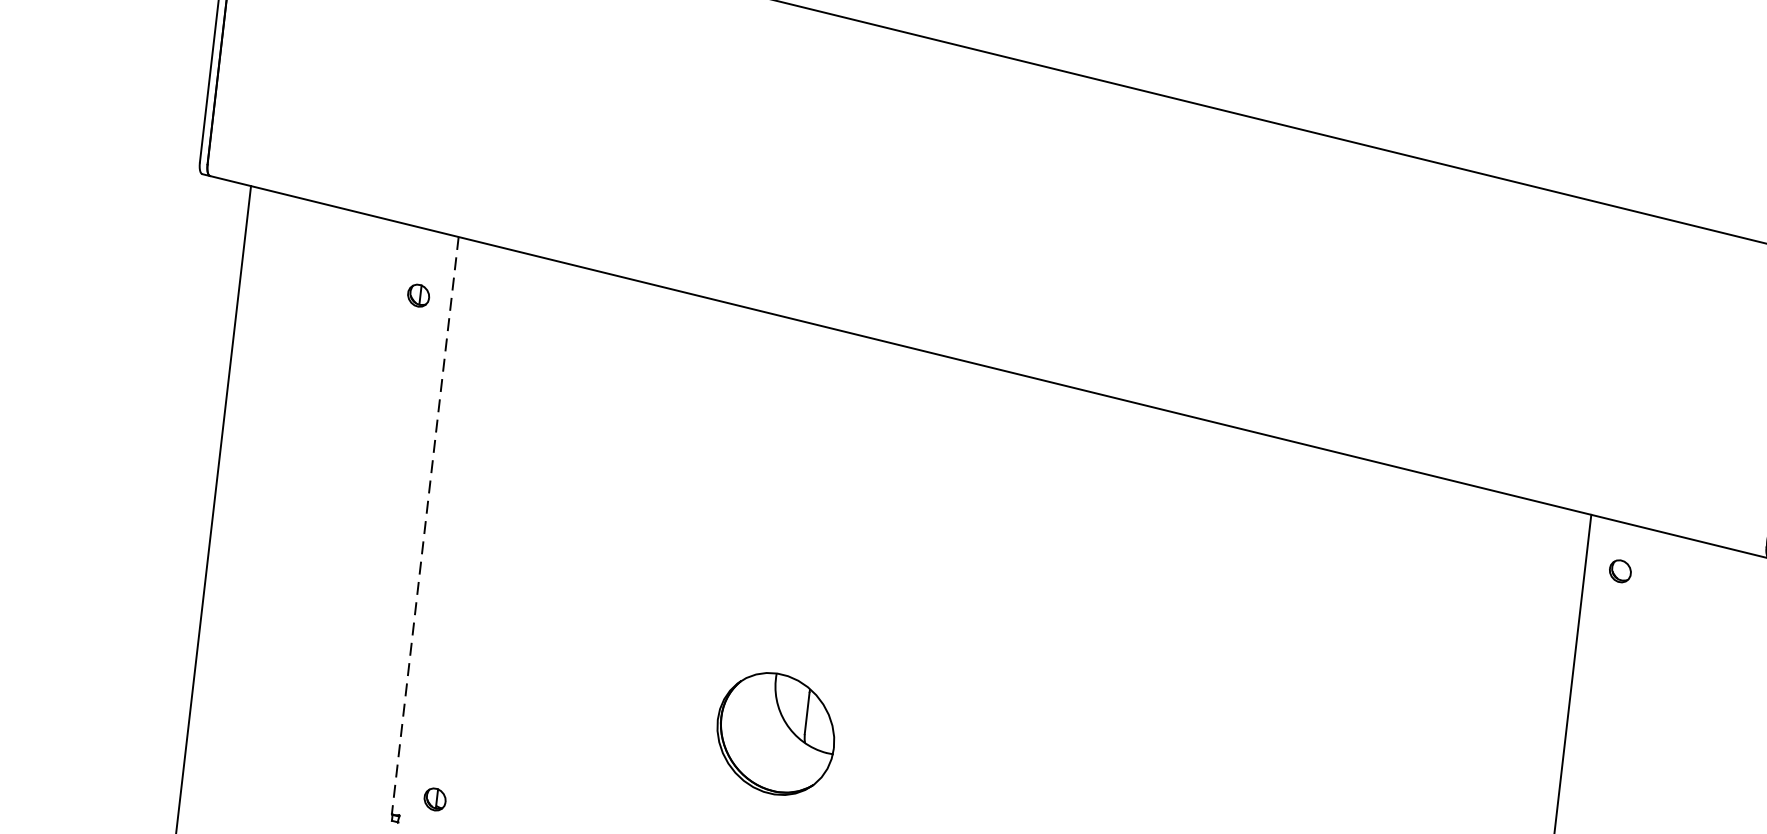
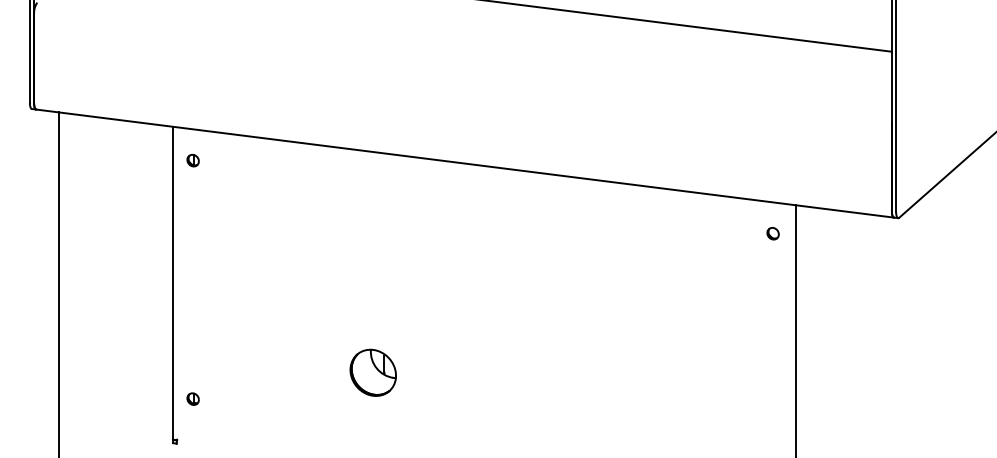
part: (417, 295) -> (192, 160), moved
line: (424, 526) -> (172, 283), dashed -> solid
part: (1619, 570) -> (772, 233), moved
part: (774, 732) -> (372, 372), size x0.71
part: (434, 798) -> (192, 398), moved

